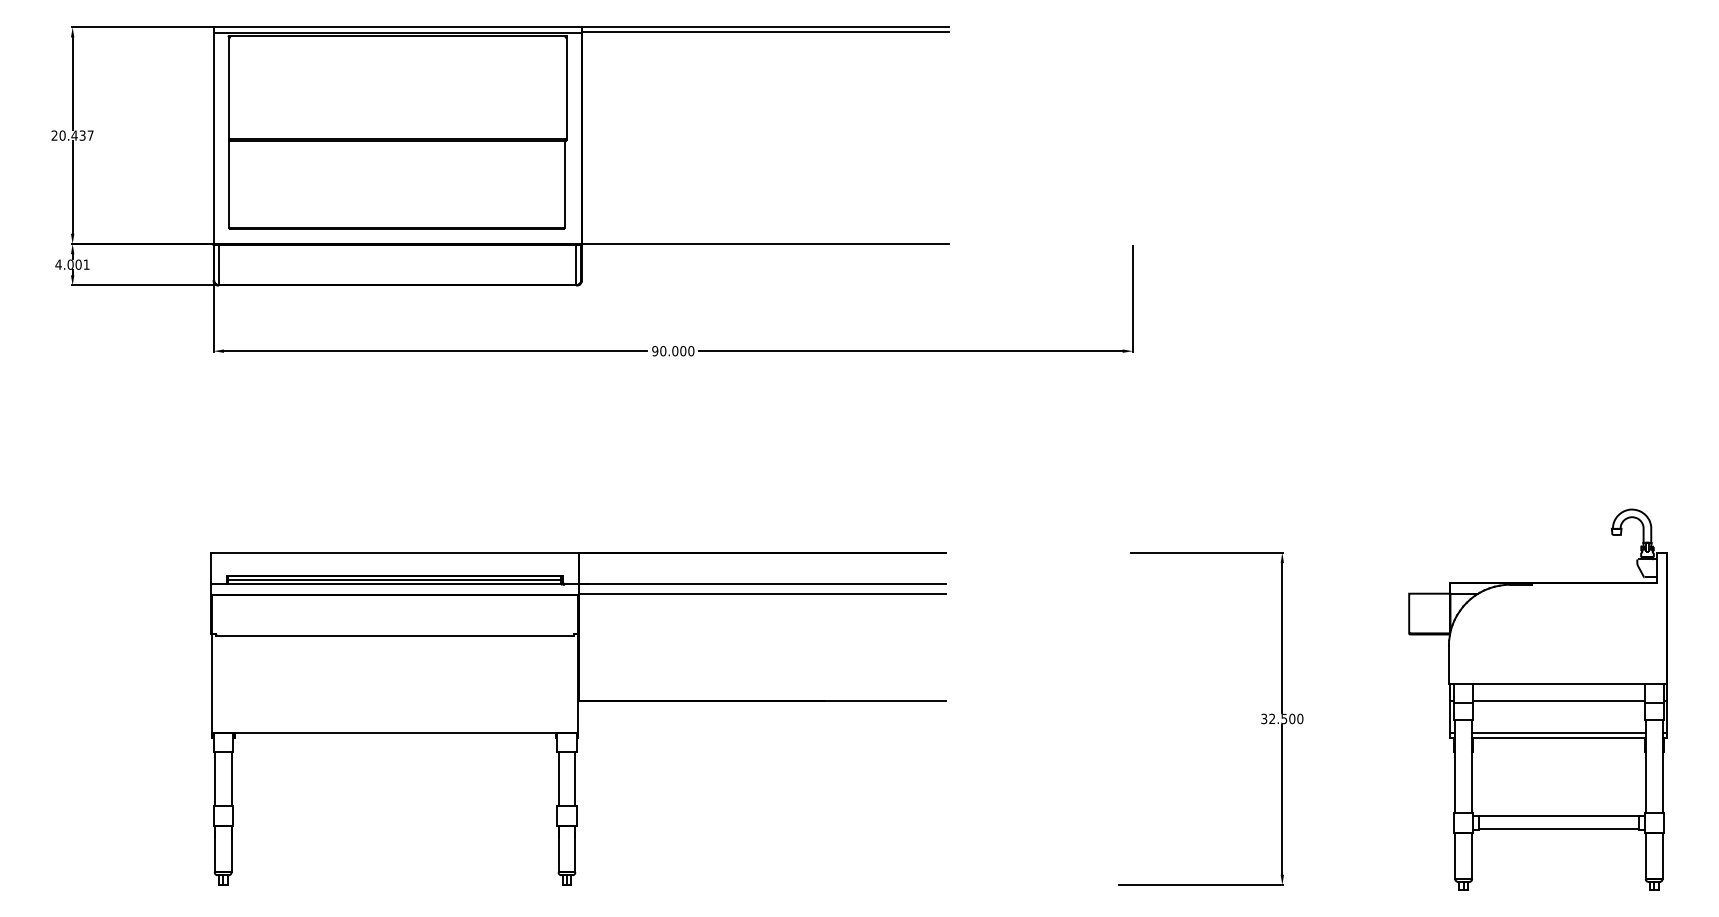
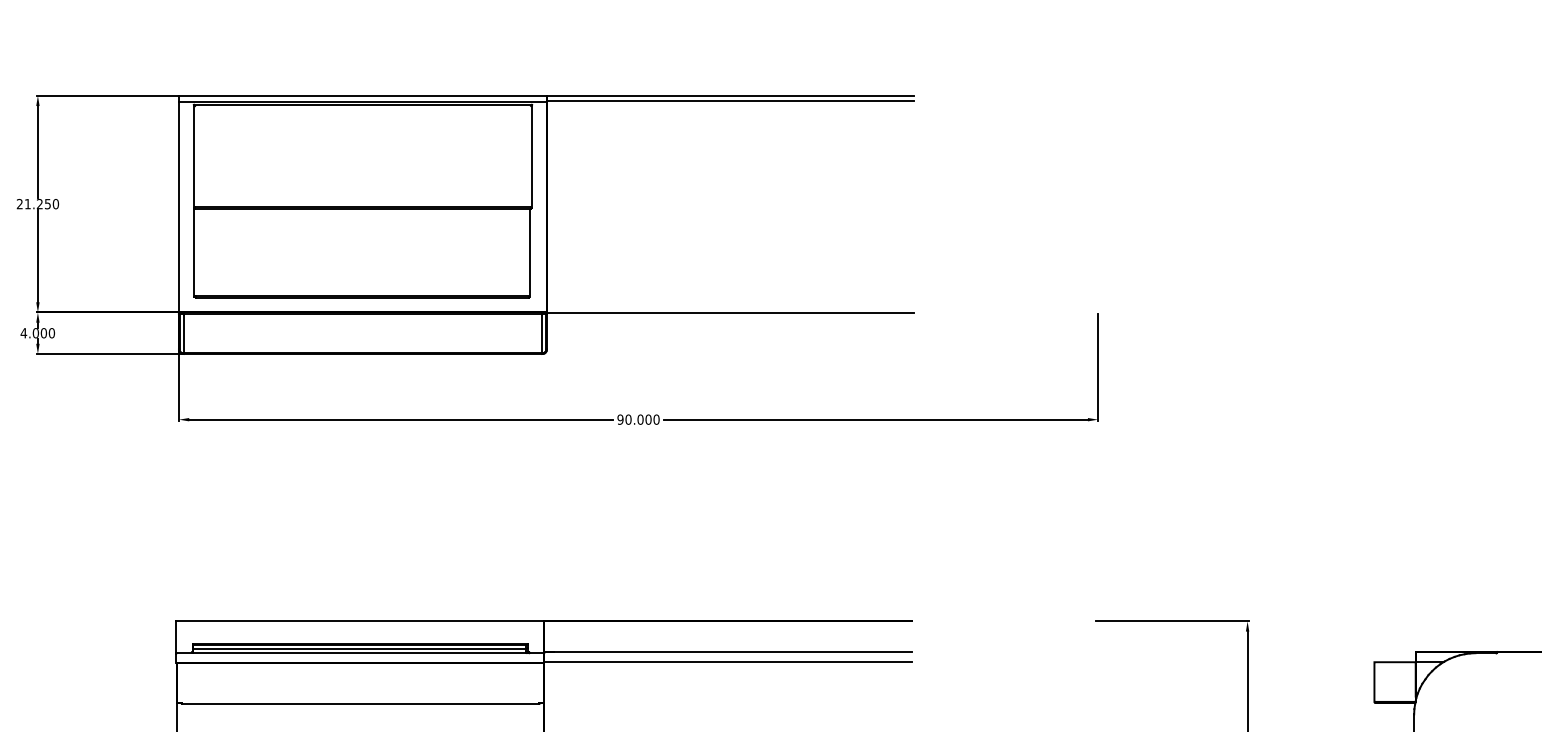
text: (76, 135) -> (41, 204), 20.437 -> 21.250
text: (86, 264) -> (51, 333), 4.001 -> 4.000

